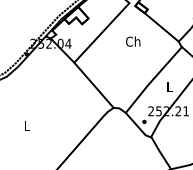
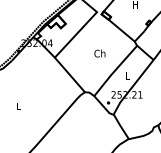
text: (132, 41) -> (99, 53), moved

